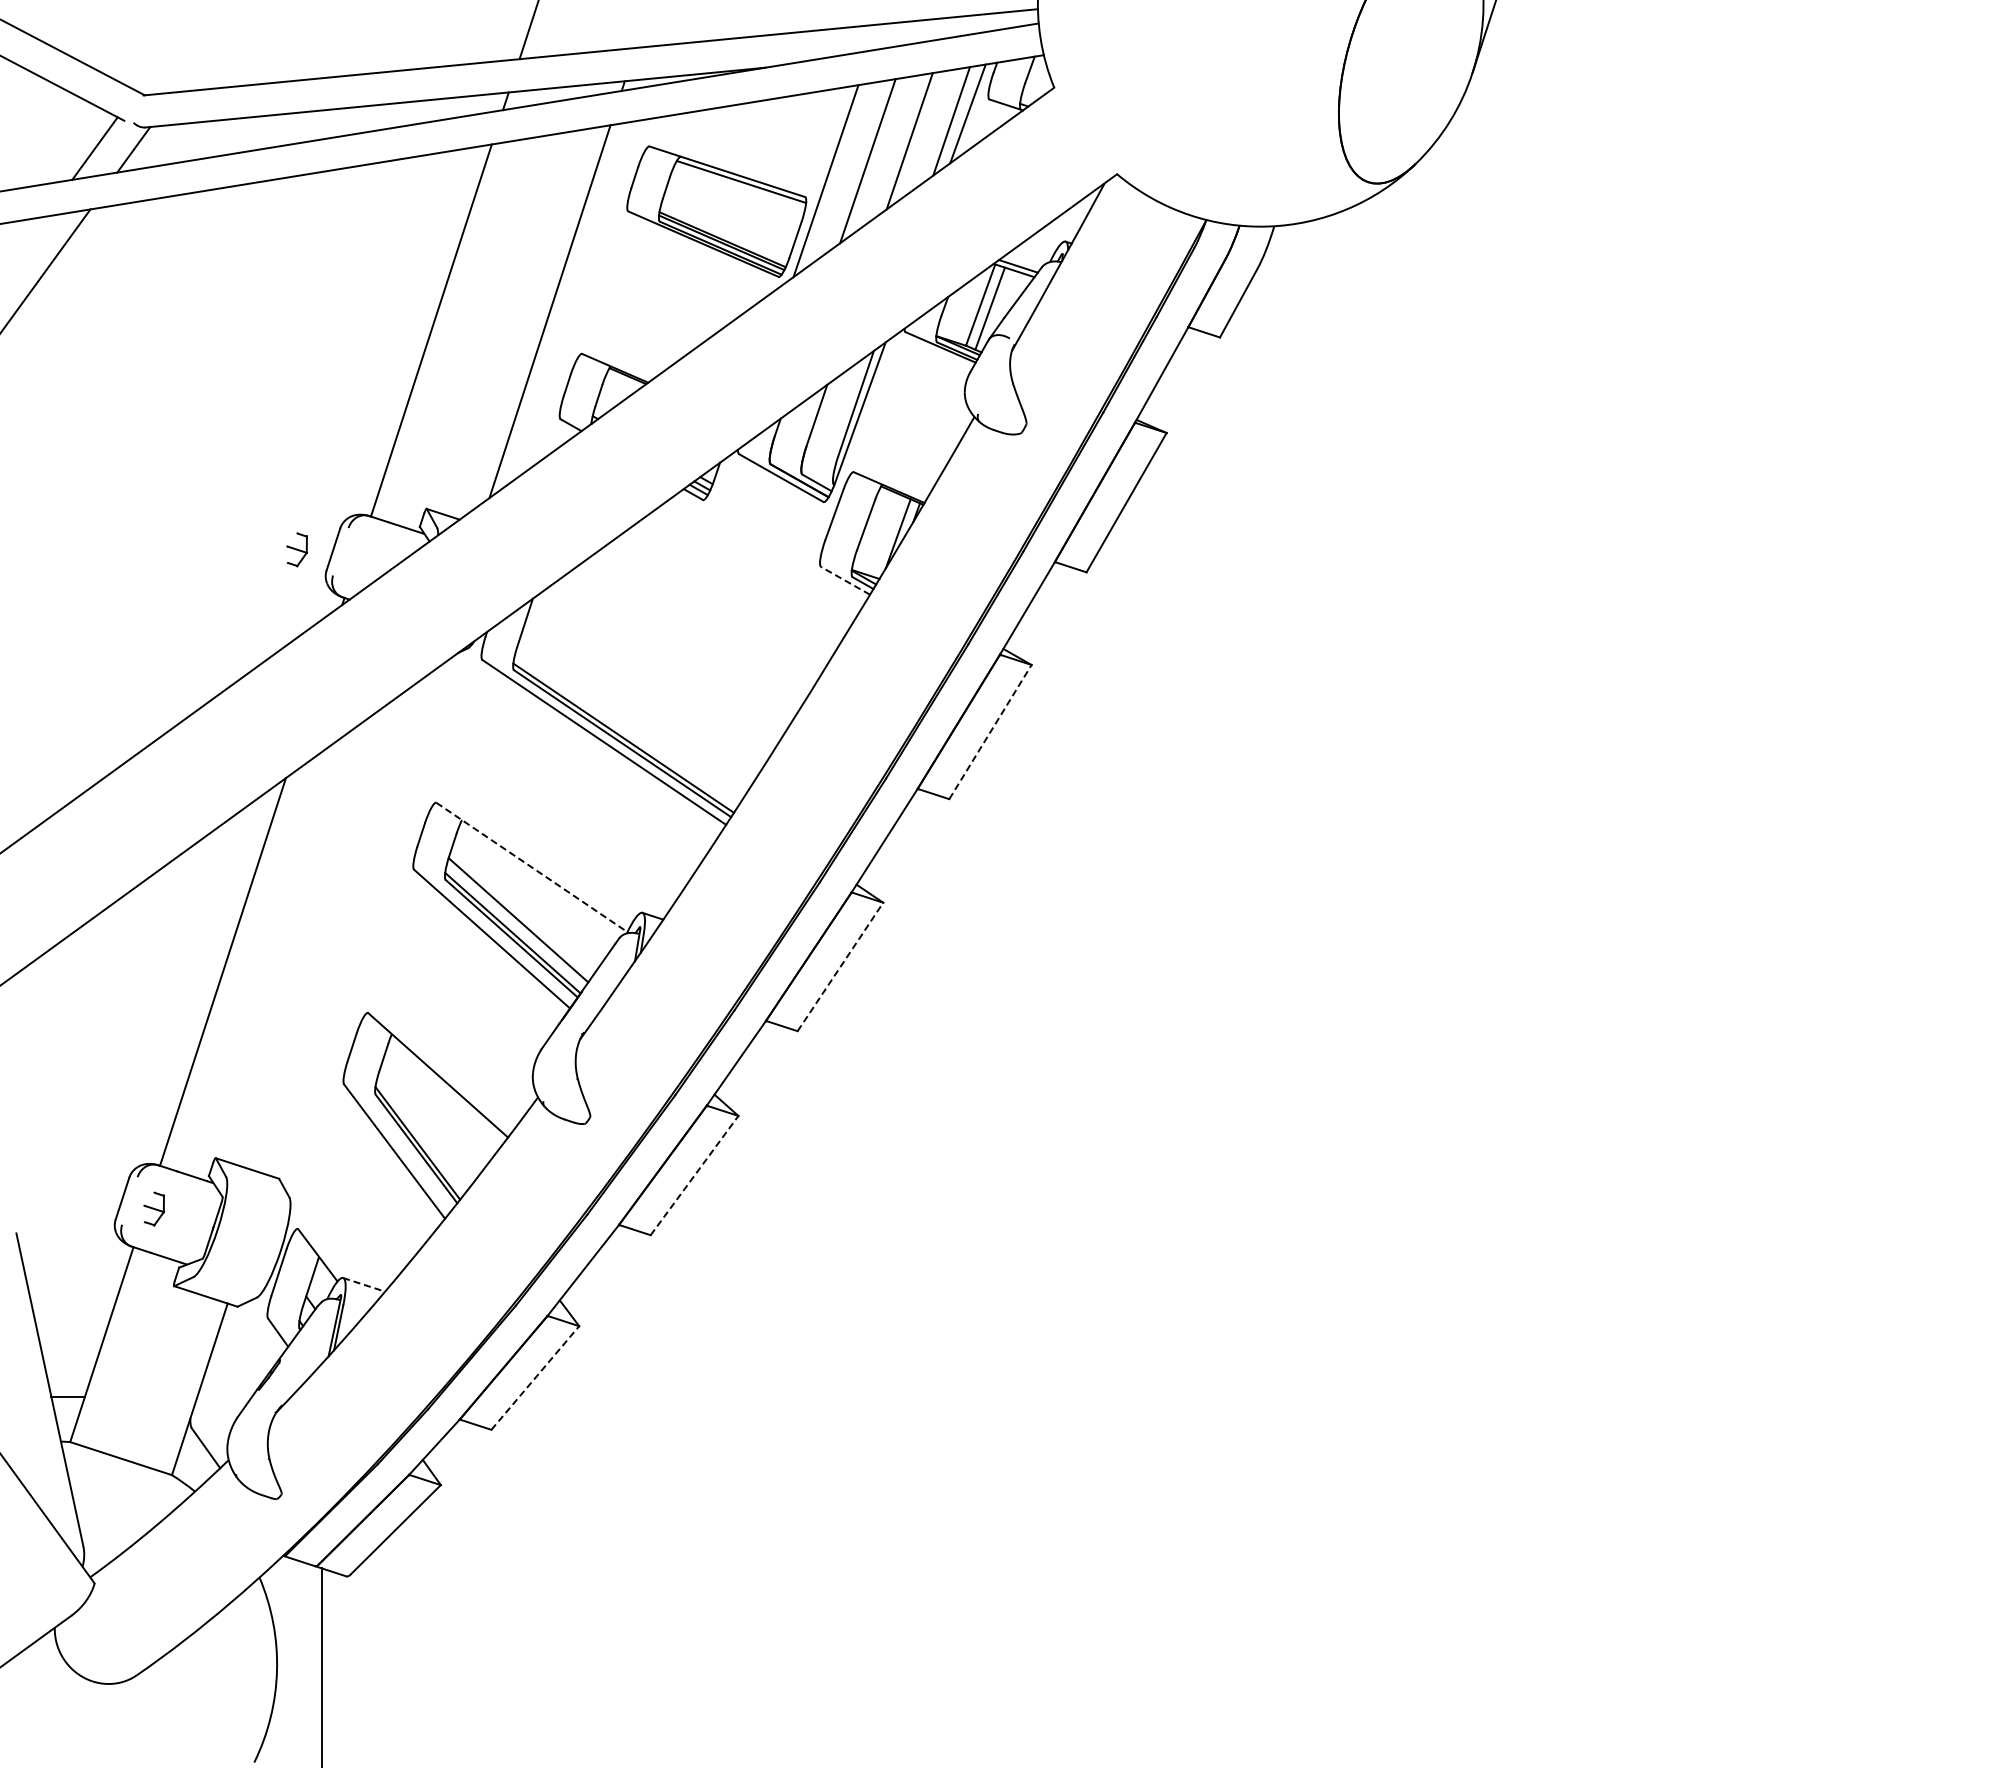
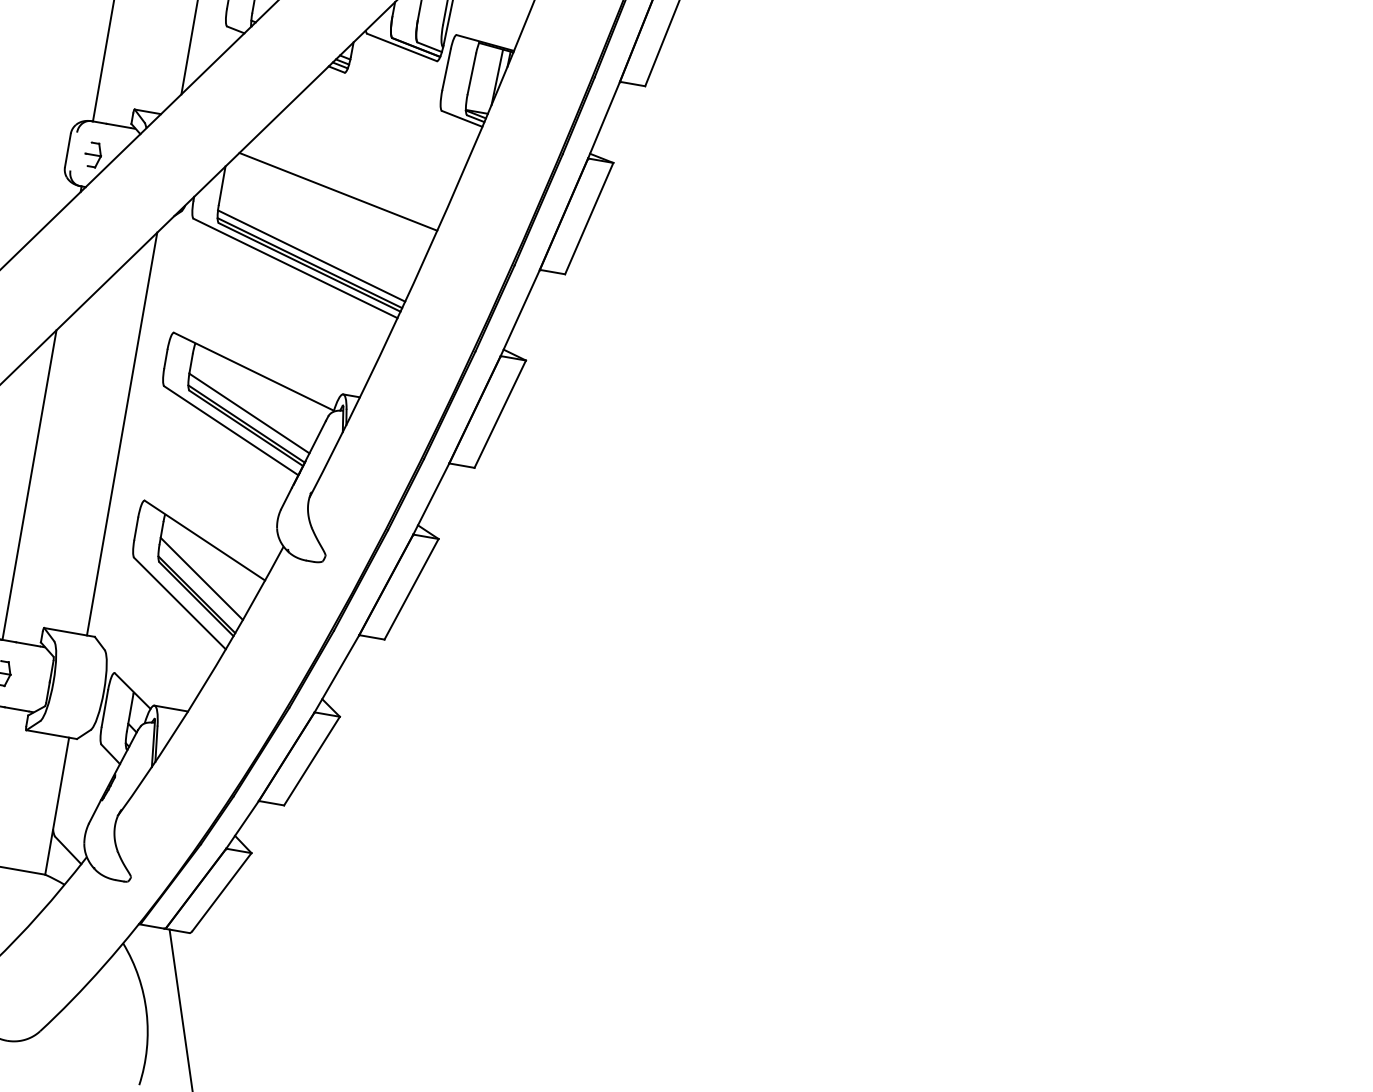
part: (296, 549) -> (92, 154), moved
line: (845, 580) -> (462, 118), dashed -> solid
line: (673, 651) -> (338, 191), added
line: (627, 729) -> (311, 256), added
line: (990, 732) -> (589, 218), dashed -> solid
line: (532, 867) -> (254, 371), dashed -> solid
line: (351, 923) -> (122, 434), added
line: (840, 966) -> (500, 413), dashed -> solid
line: (426, 1123) -> (201, 578), added
line: (694, 1175) -> (411, 589), dashed -> solid
line: (364, 1284) -> (171, 708), dashed -> solid
line: (535, 1378) -> (312, 761), dashed -> solid

